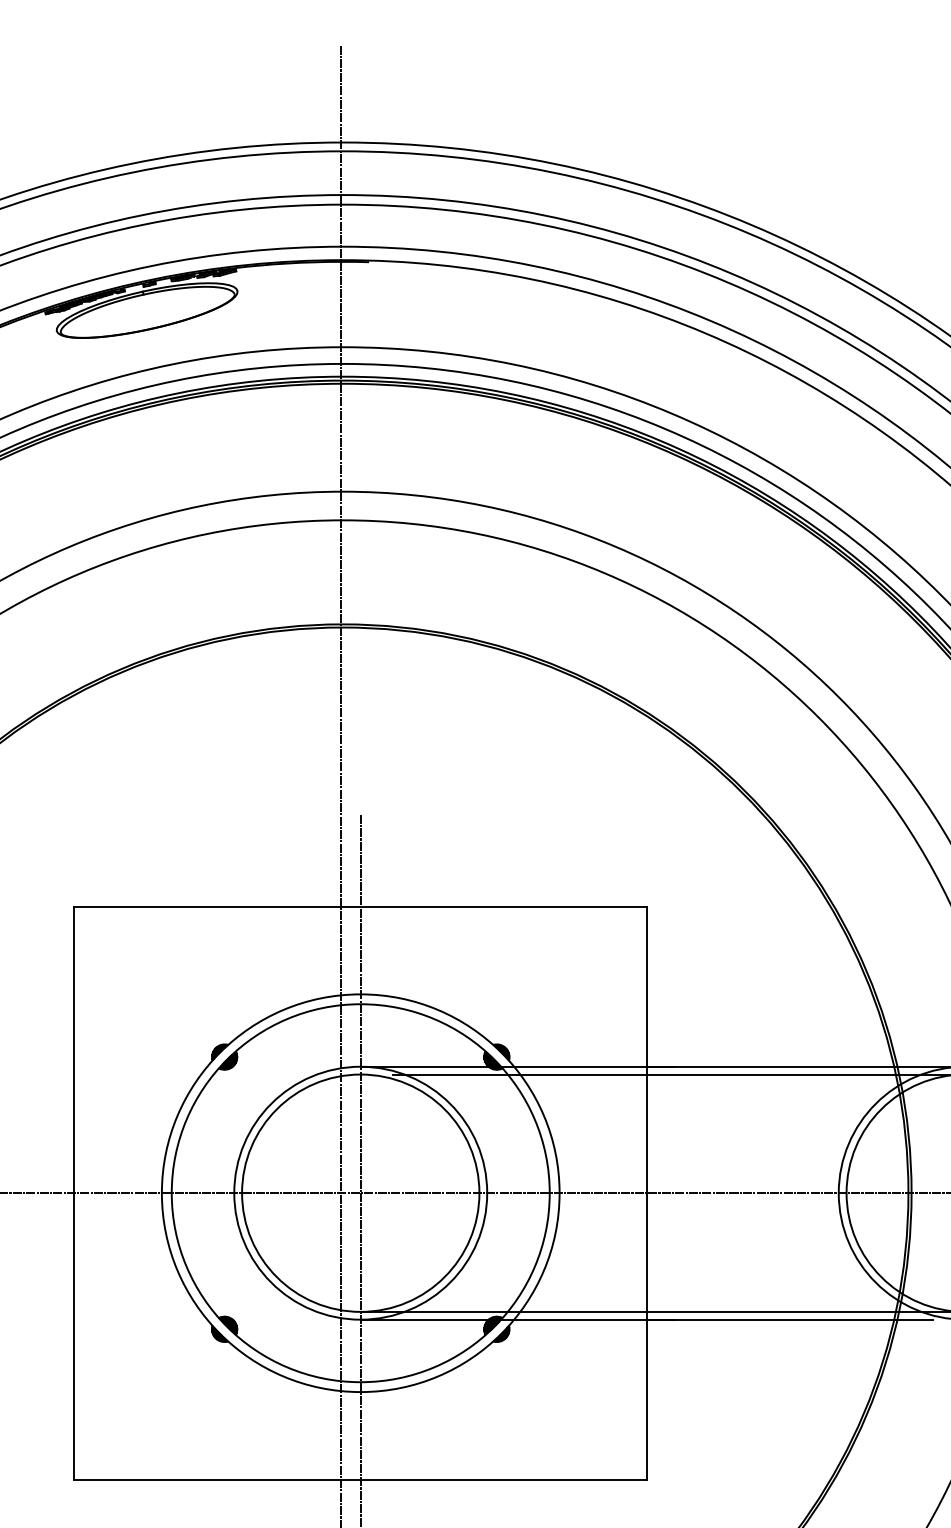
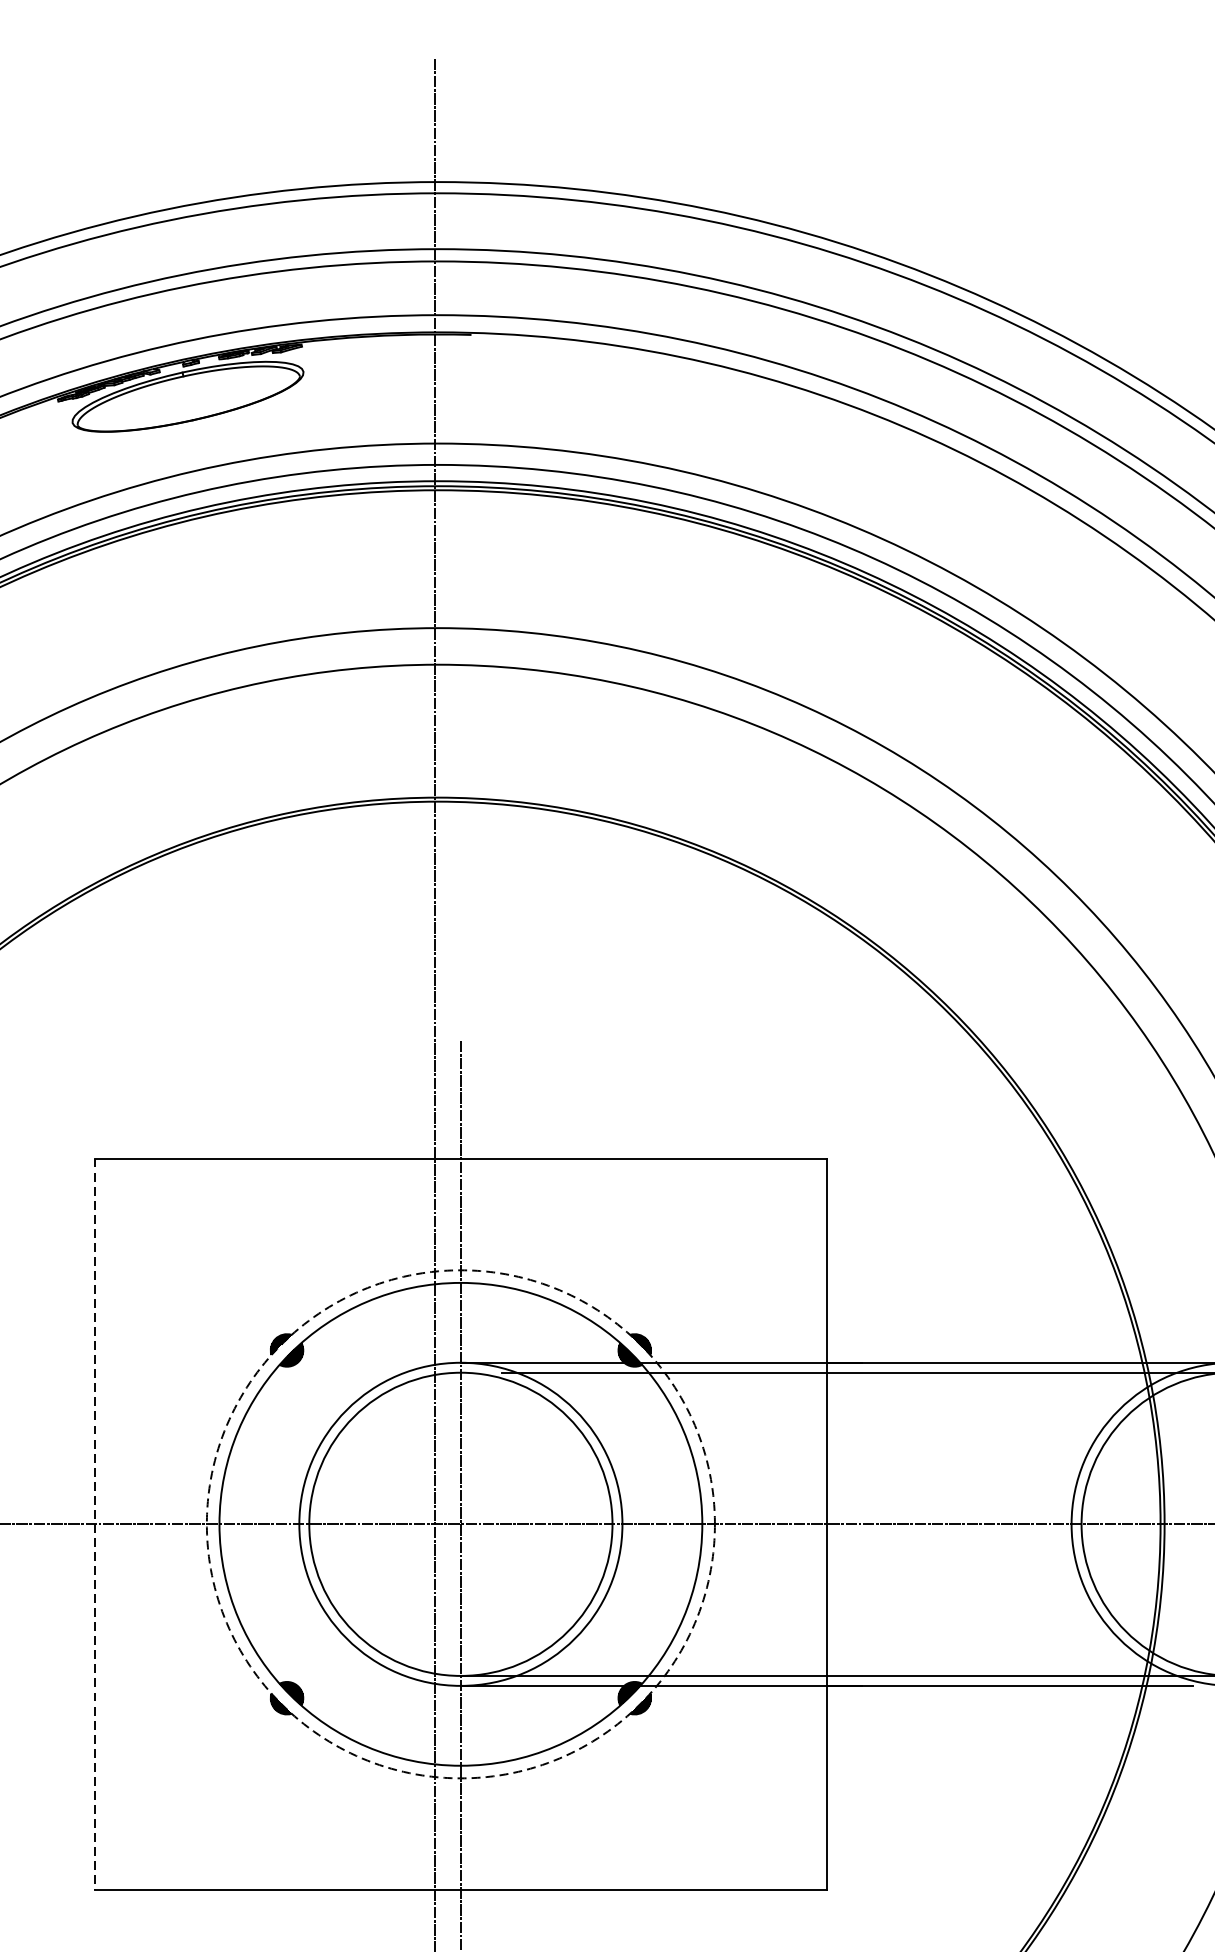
line: (74, 1193) -> (95, 1524), solid -> dashed
circle: (360, 1193) -> (460, 1524), solid -> dashed

